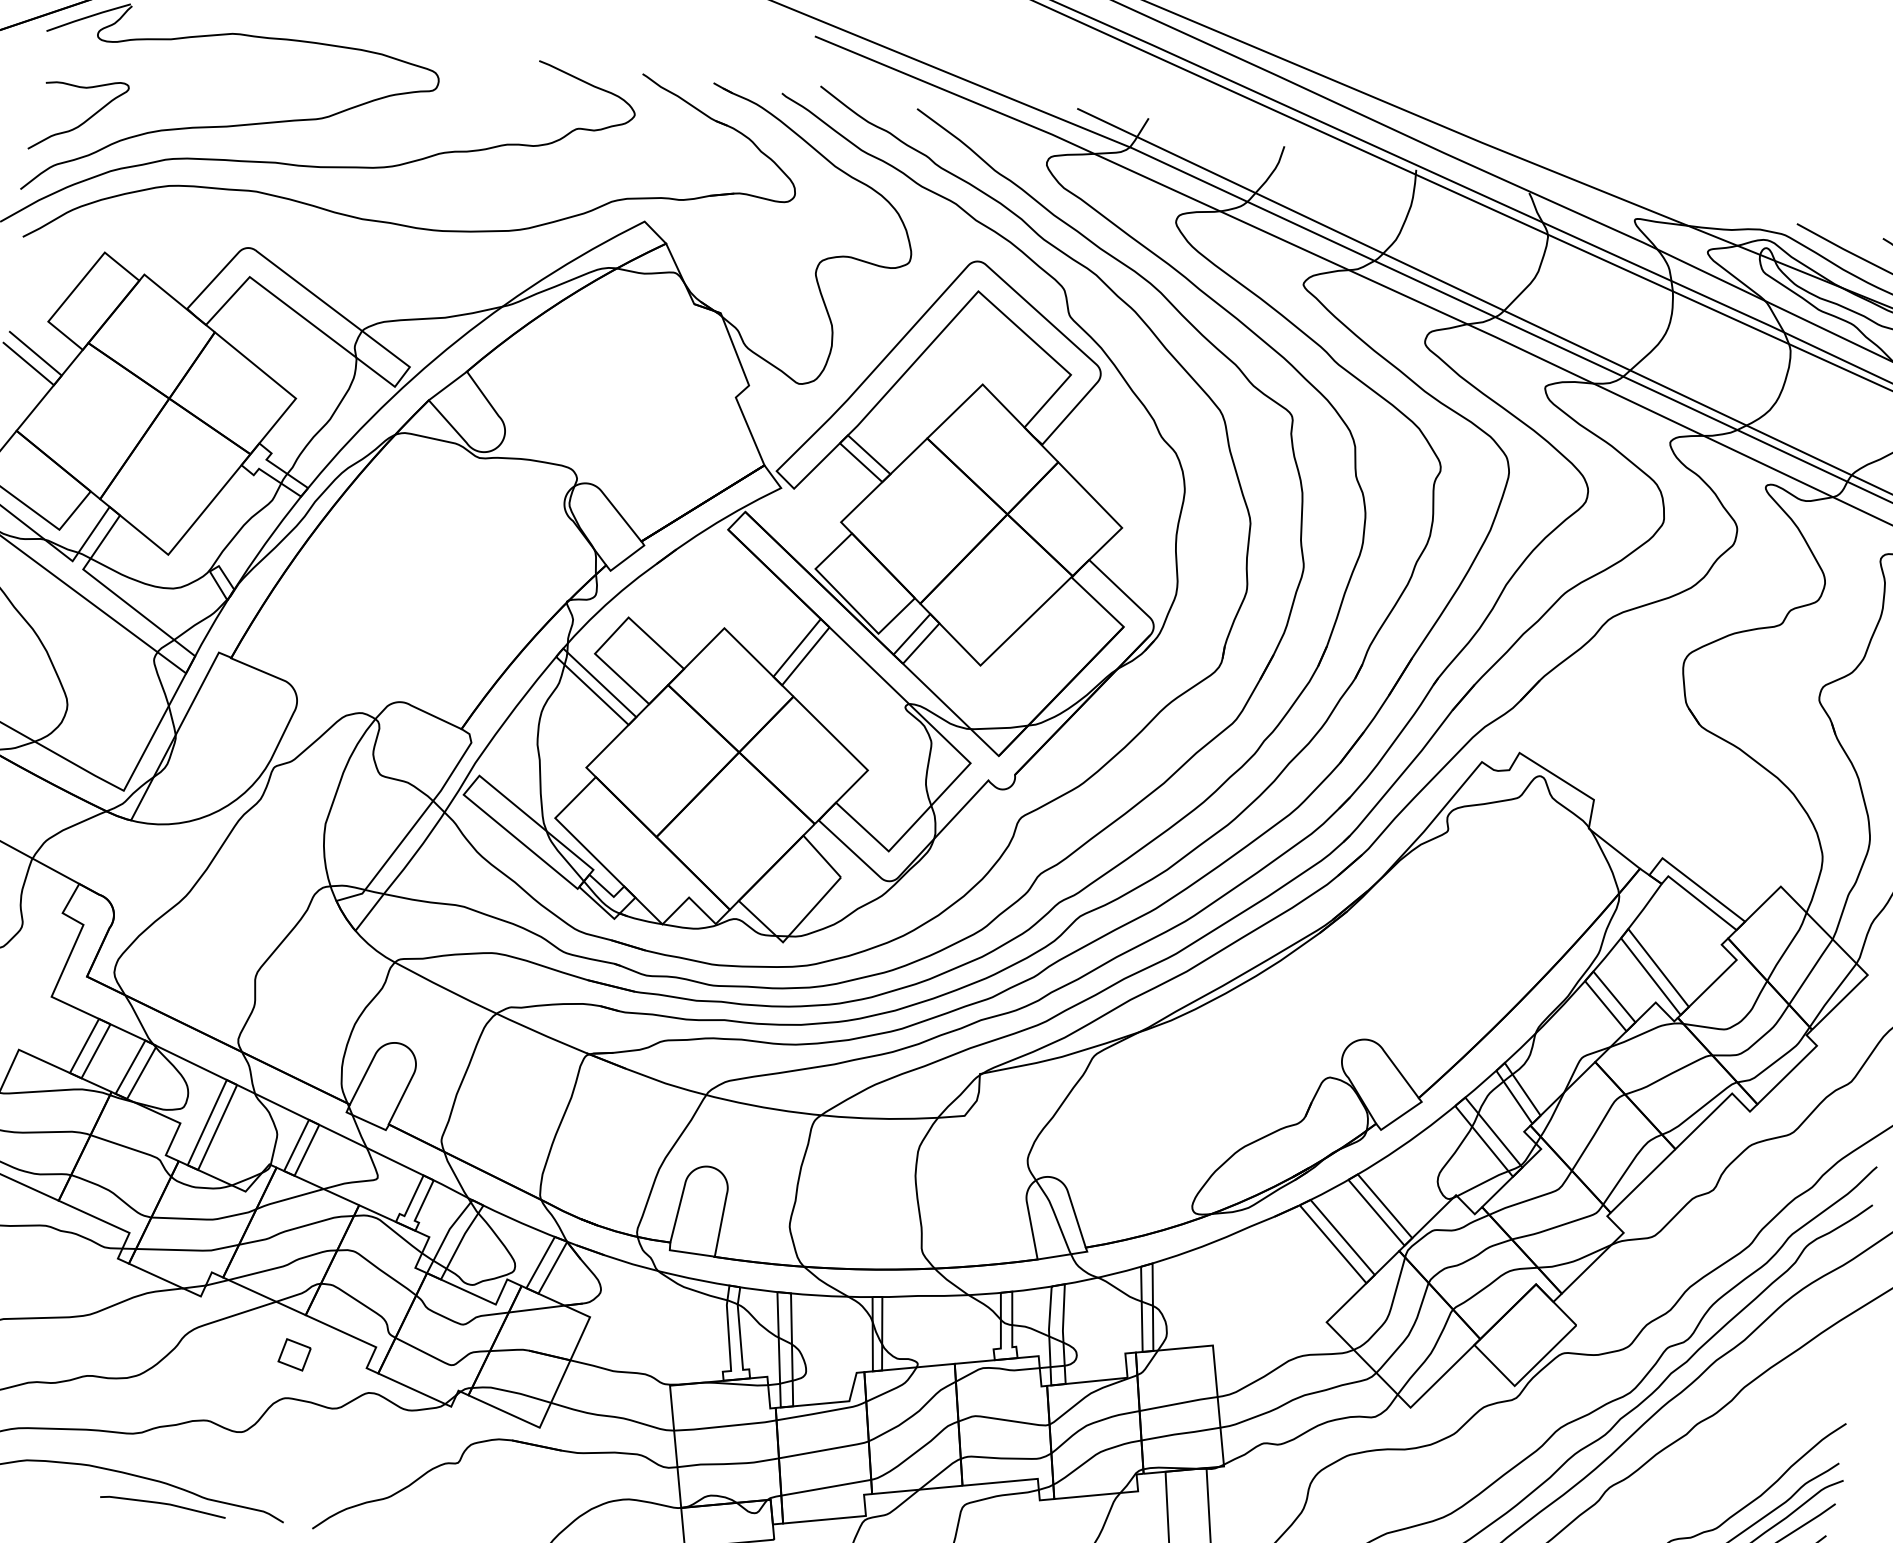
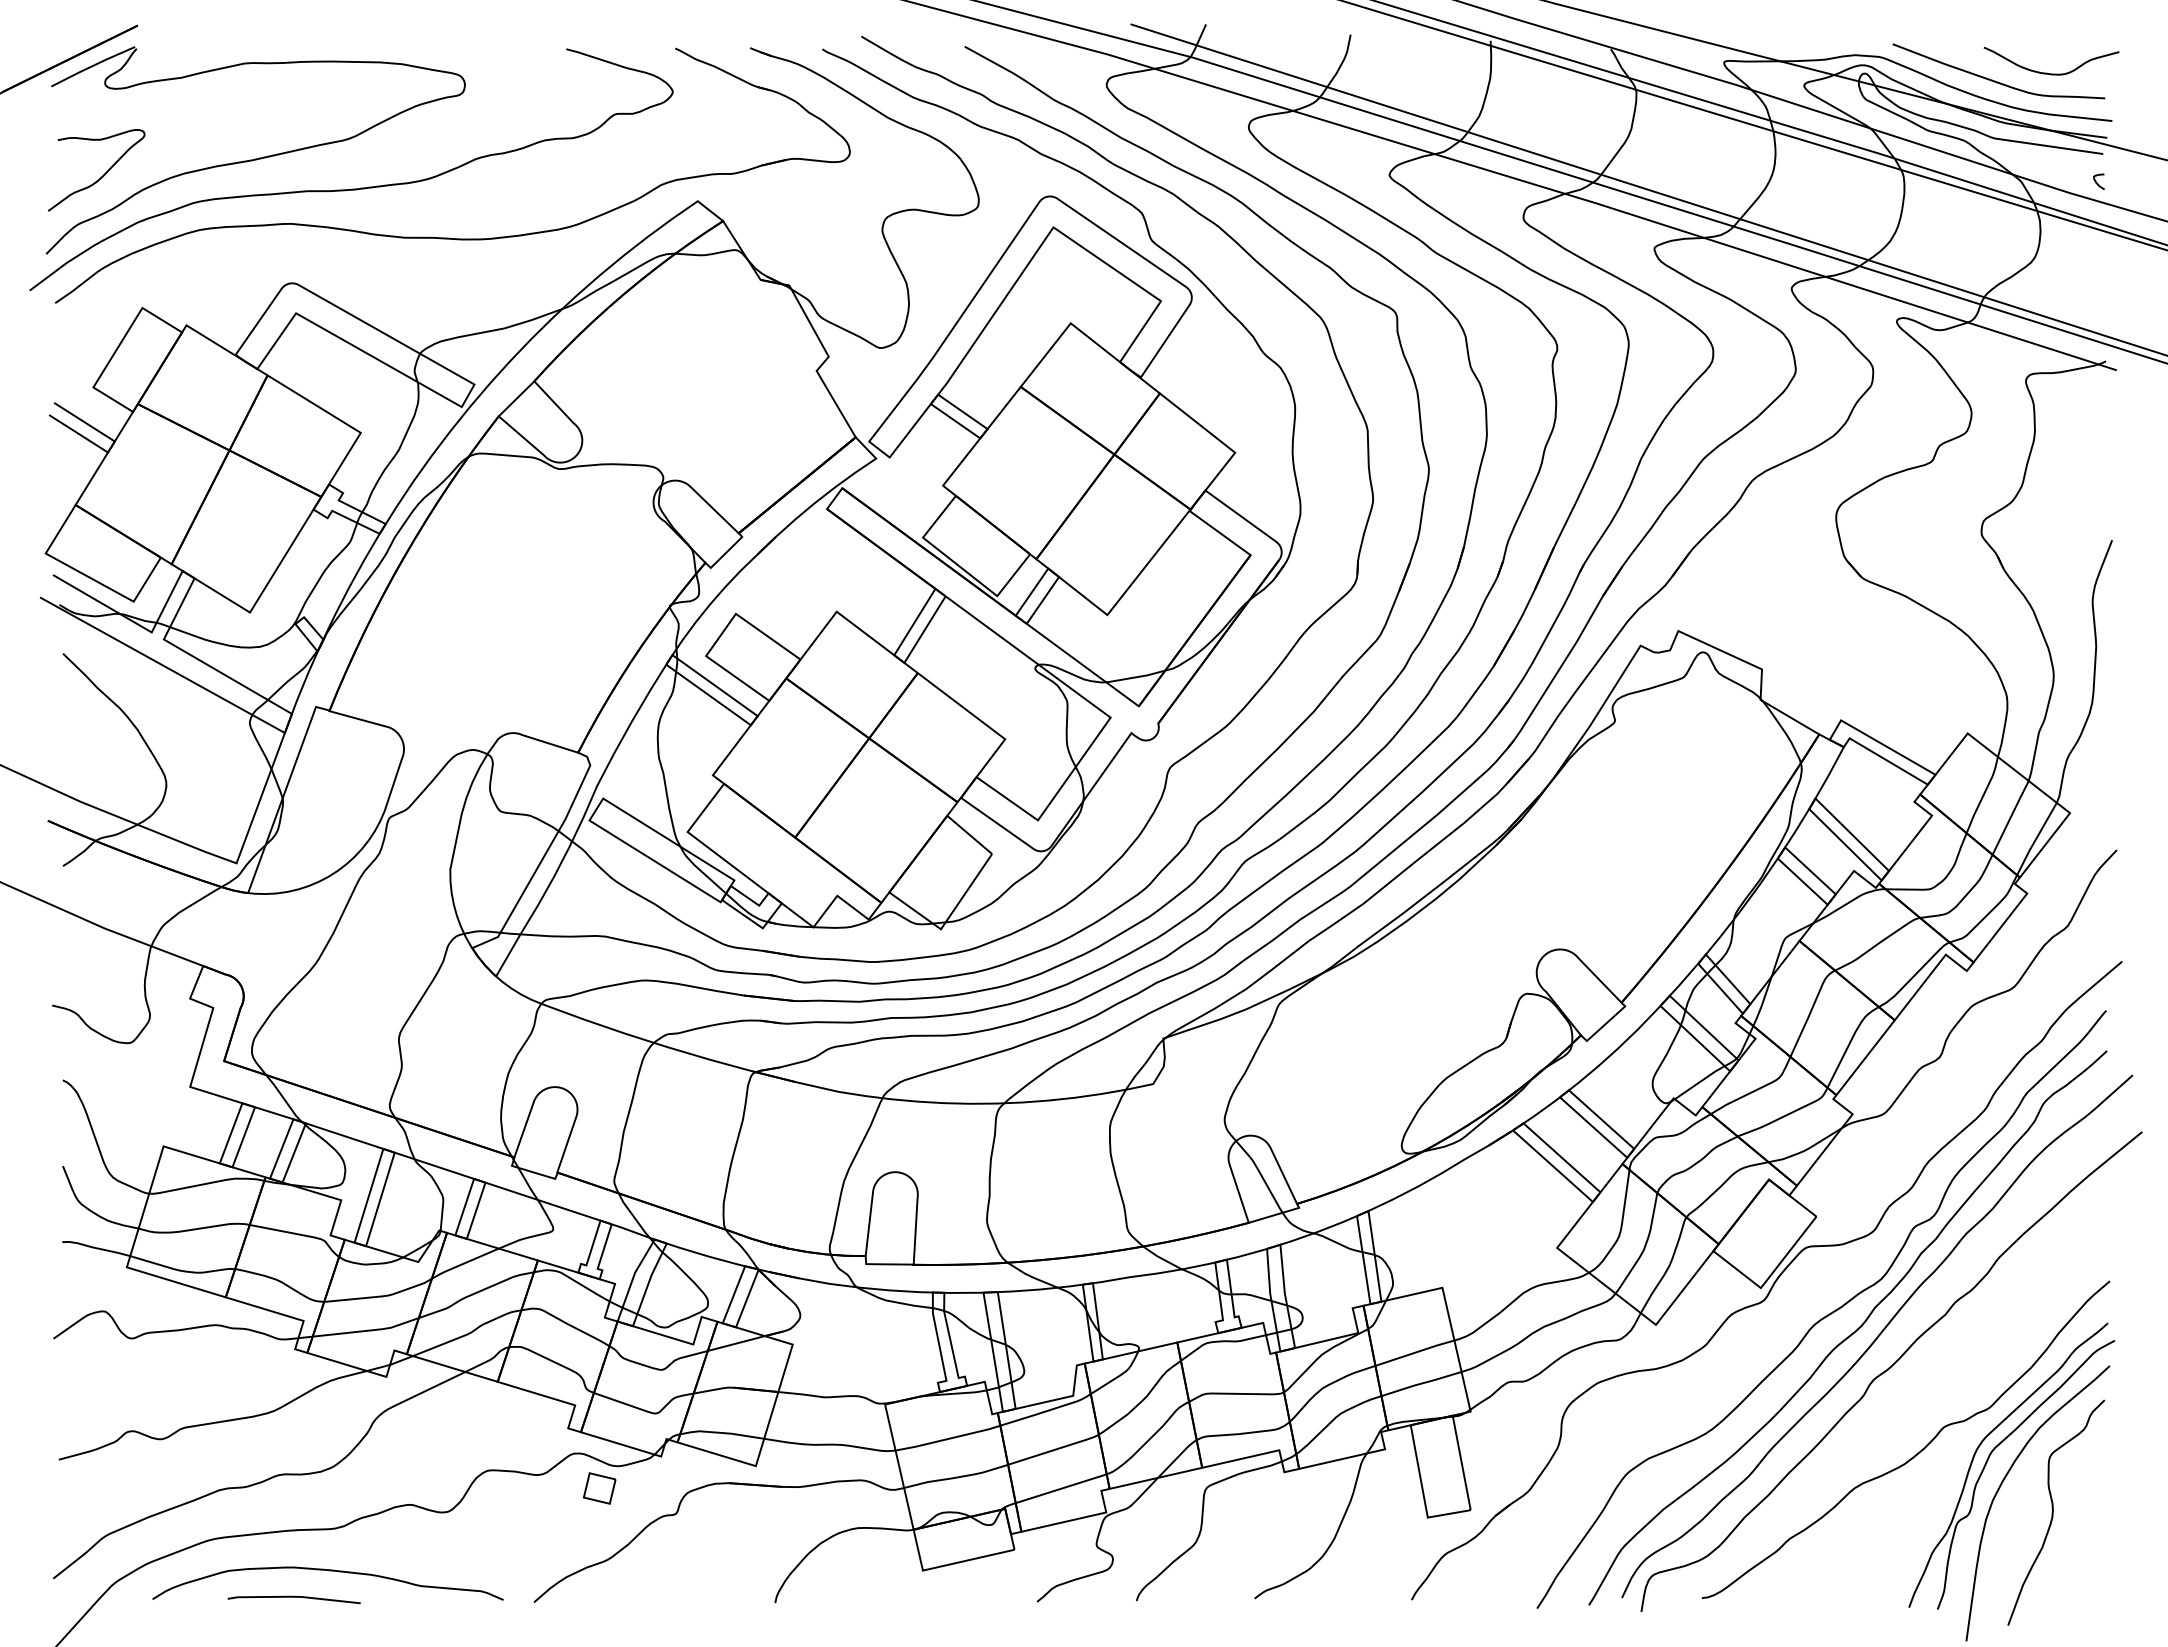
part: (294, 1354) -> (599, 1488), moved
line: (162, 1504) -> (293, 1597), moved

